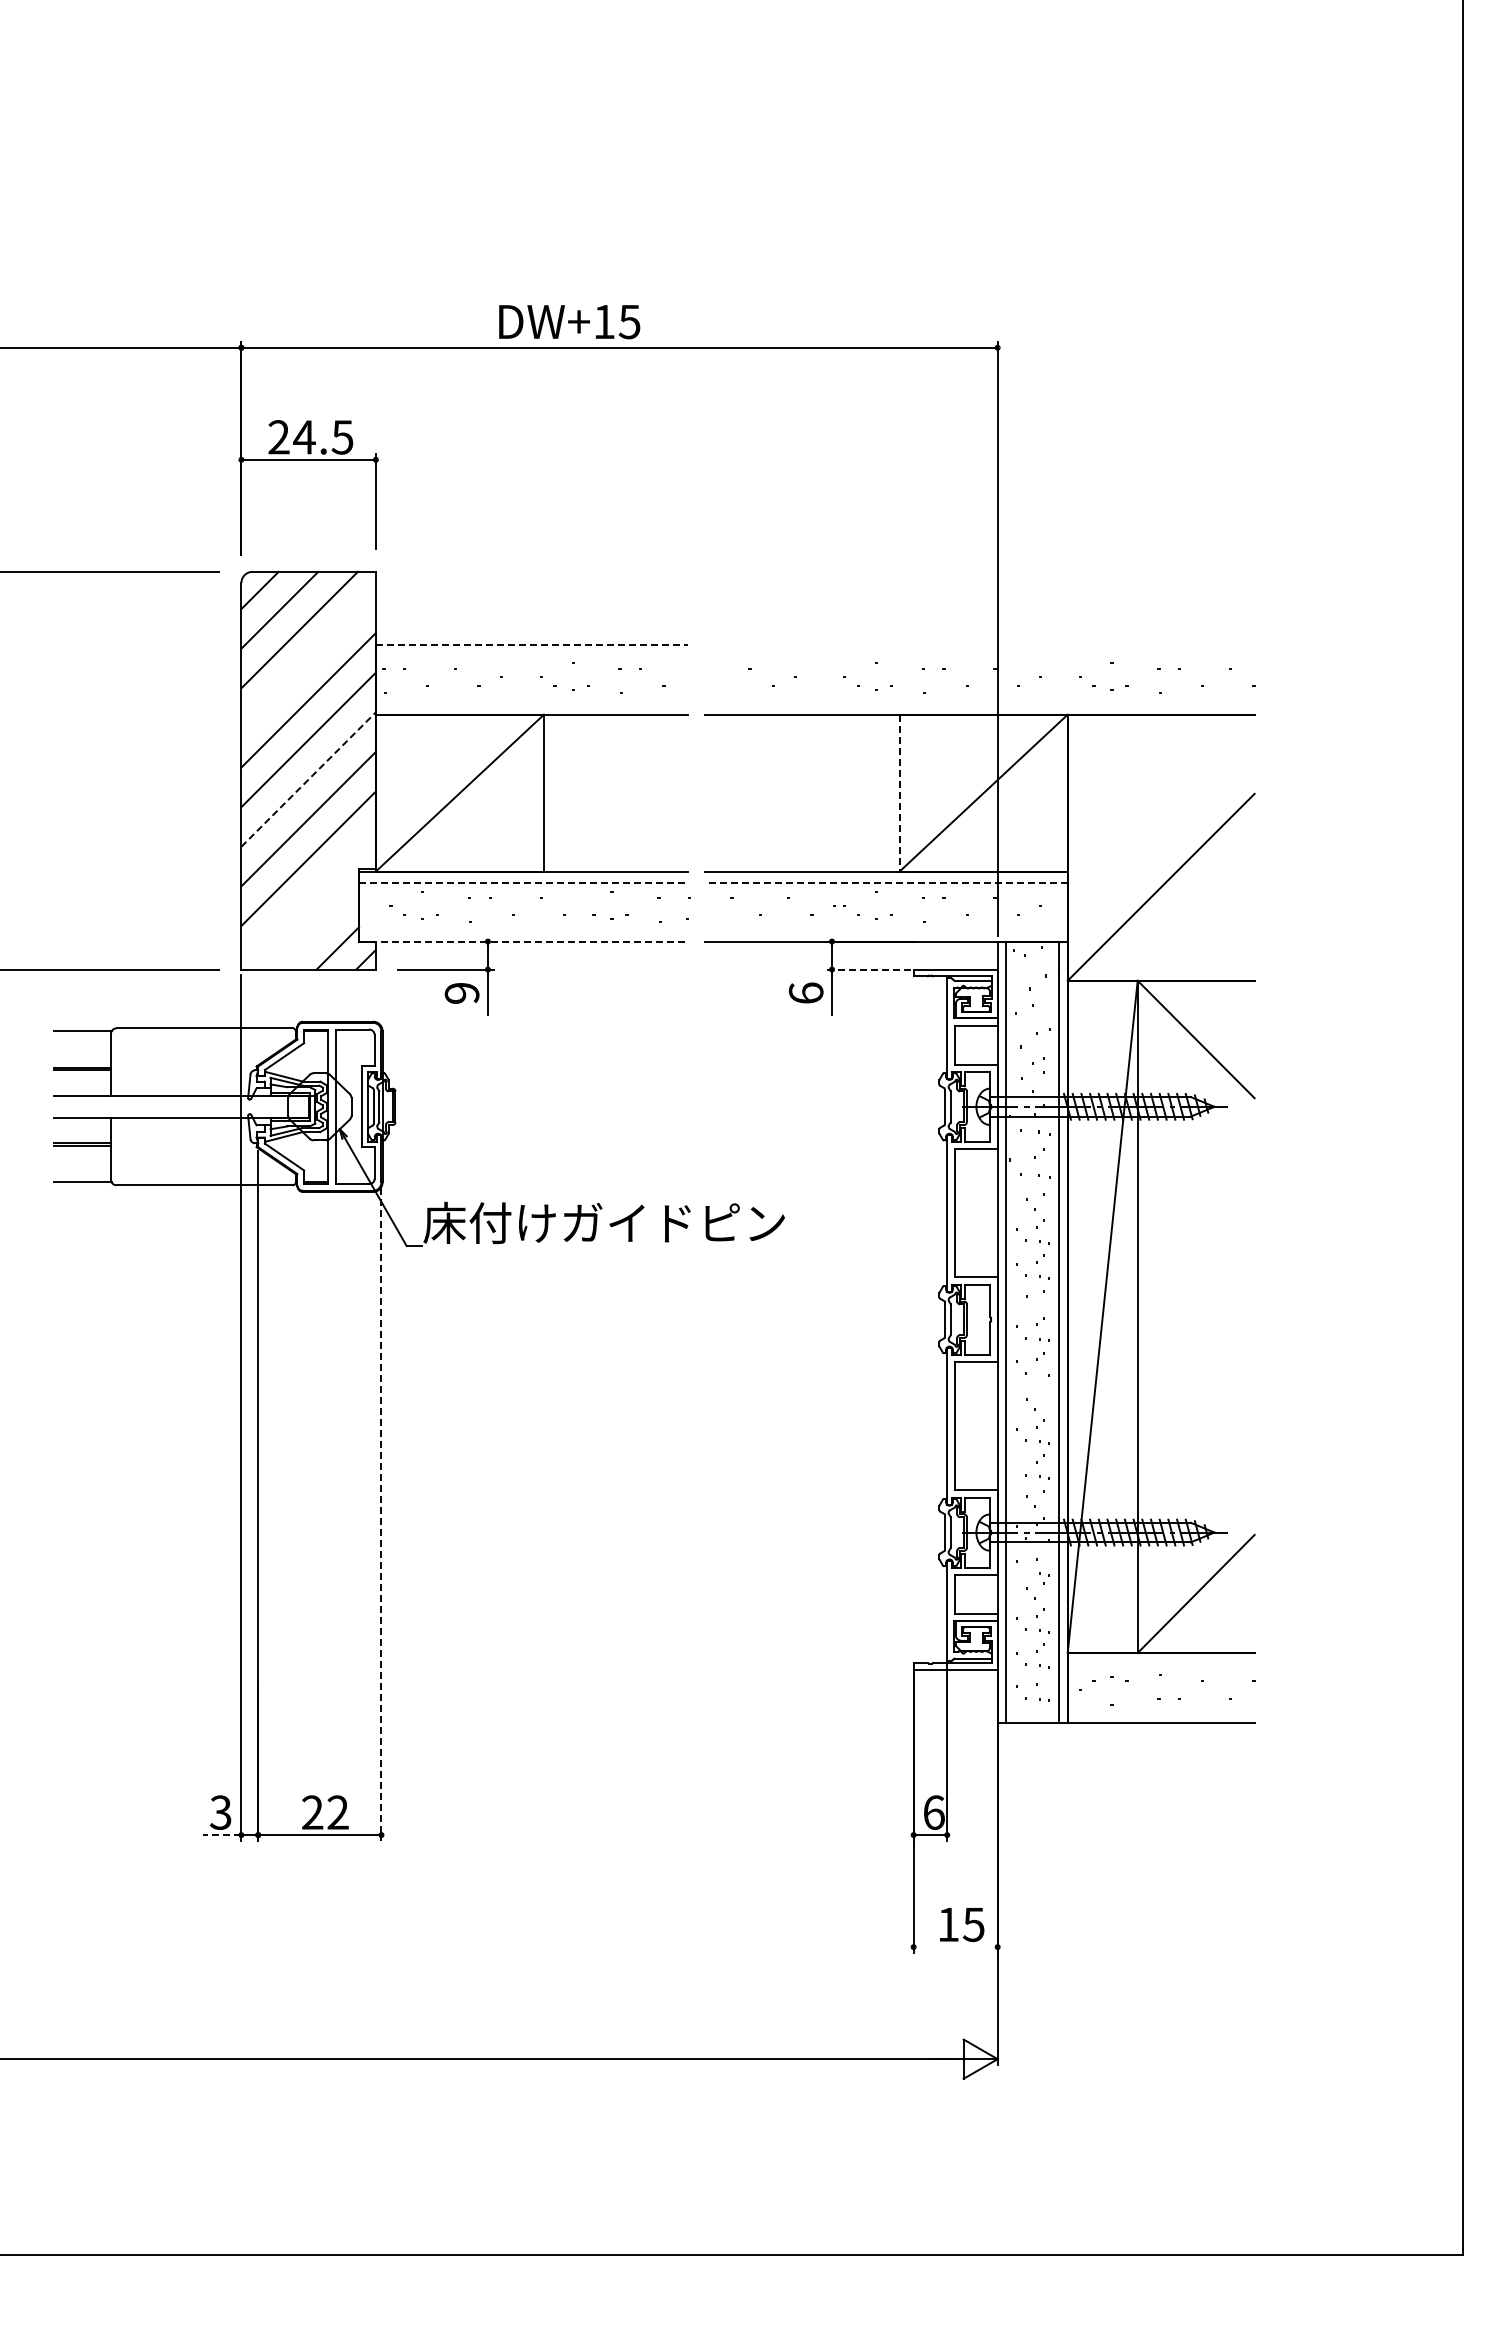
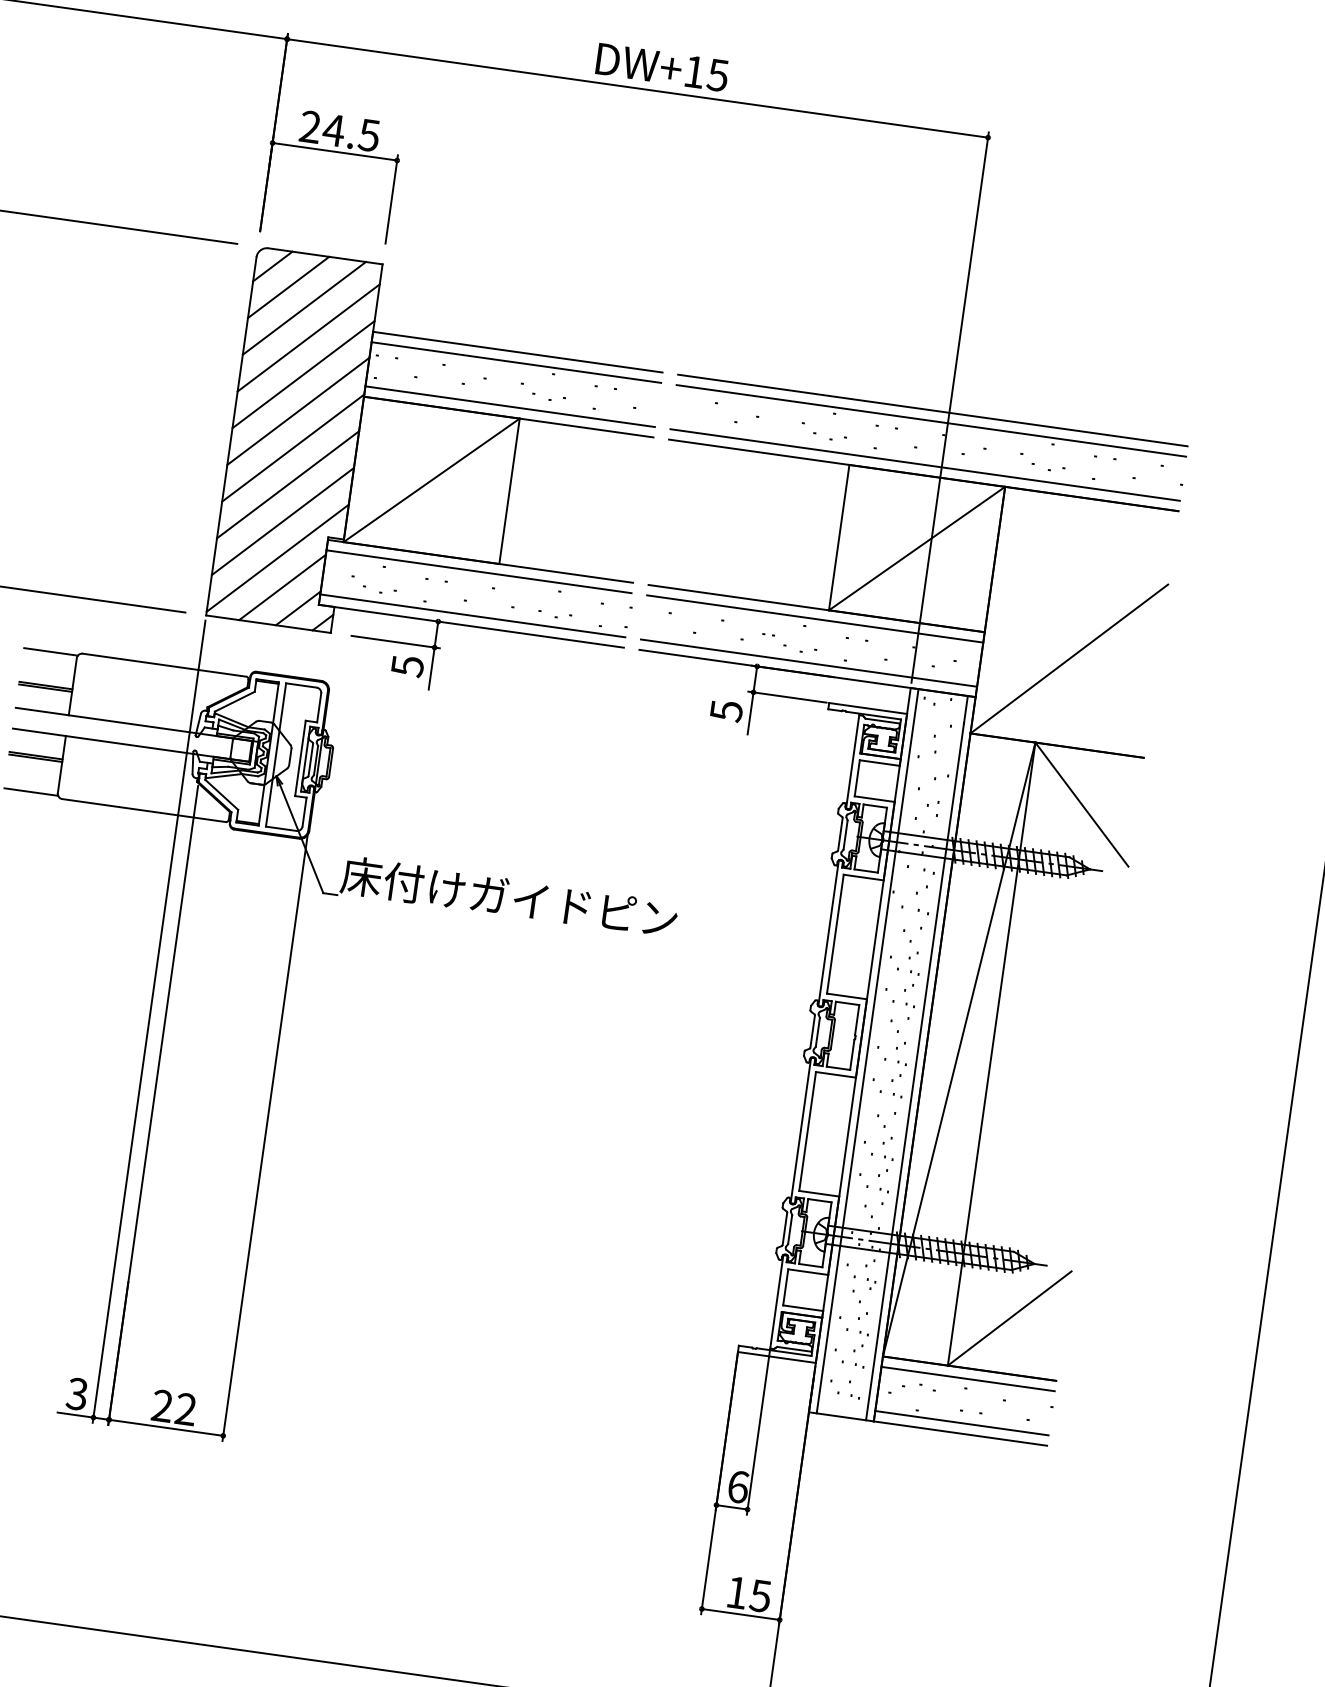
text: (569, 322) -> (662, 67), moved
line: (532, 644) -> (518, 352), dashed -> solid
line: (979, 644) -> (932, 410), added
line: (531, 655) -> (515, 362), added
line: (979, 655) -> (931, 420), added
line: (308, 660) -> (308, 337), added
line: (531, 703) -> (509, 406), added
line: (979, 703) -> (924, 464), added
line: (309, 779) -> (294, 448), dashed -> solid
line: (899, 793) -> (839, 537), dashed -> solid
line: (523, 882) -> (478, 571), dashed -> solid
line: (885, 882) -> (814, 618), dashed -> solid
line: (308, 898) -> (277, 558), added
line: (318, 928) -> (282, 587), added
line: (523, 930) -> (472, 615), added
line: (885, 930) -> (808, 663), added
line: (523, 941) -> (471, 626), dashed -> solid
line: (868, 969) -> (787, 697), dashed -> solid
text: (461, 993) -> (407, 666), 9 -> 5
text: (805, 993) -> (725, 711), 6 -> 5
line: (381, 1514) -> (265, 1138), dashed -> solid
line: (1160, 1664) -> (967, 1379), added
line: (1160, 1711) -> (961, 1422), added
line: (221, 1835) -> (74, 1415), dashed -> solid
line: (955, 1947) -> (740, 1614), added

